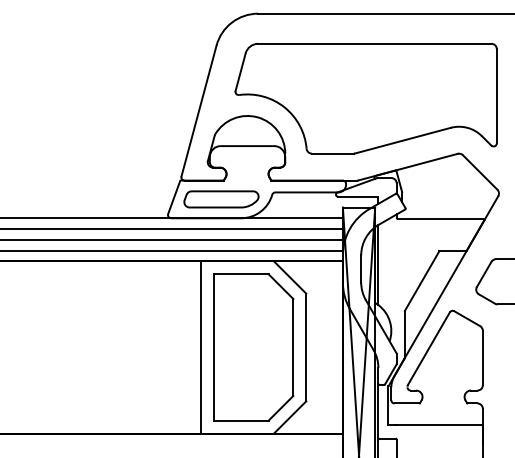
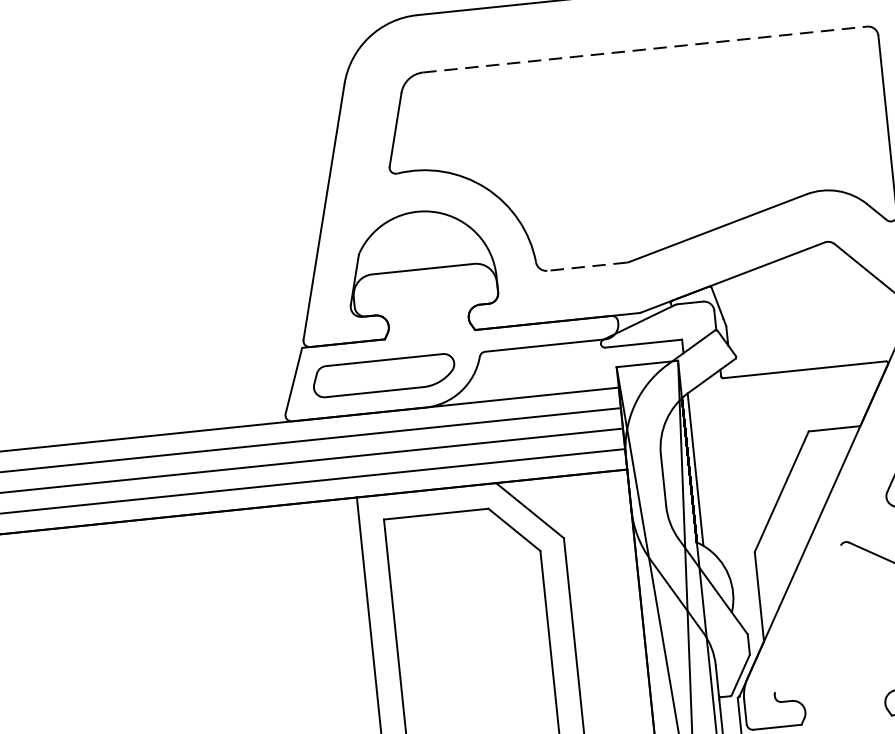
line: (374, 43) -> (644, 48), solid -> dashed
line: (332, 153) -> (586, 266), solid -> dashed
line: (428, 348) -> (807, 618), removed

